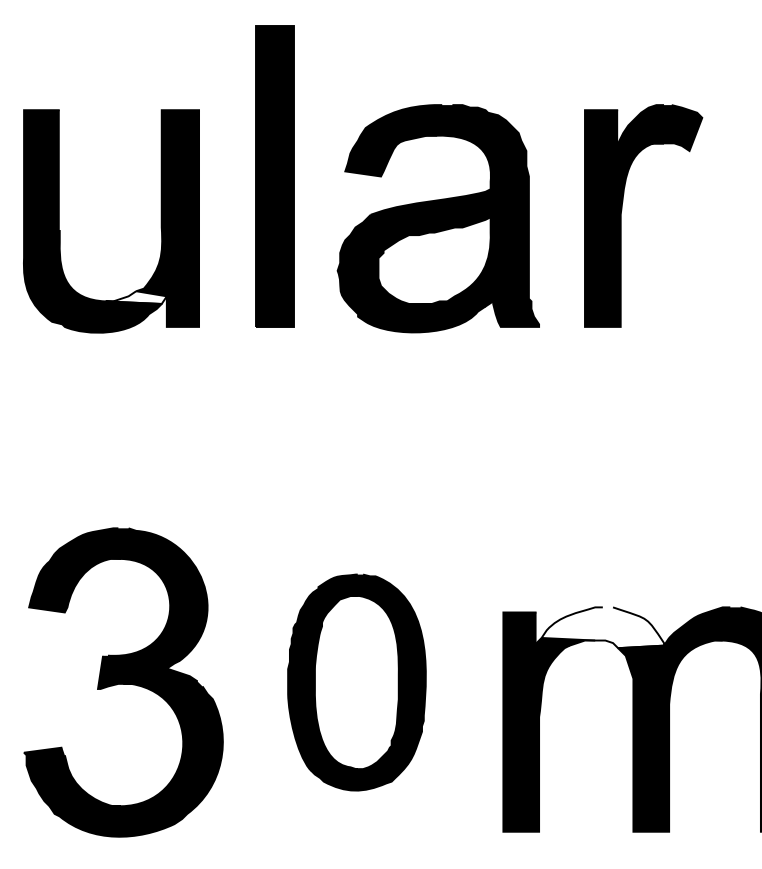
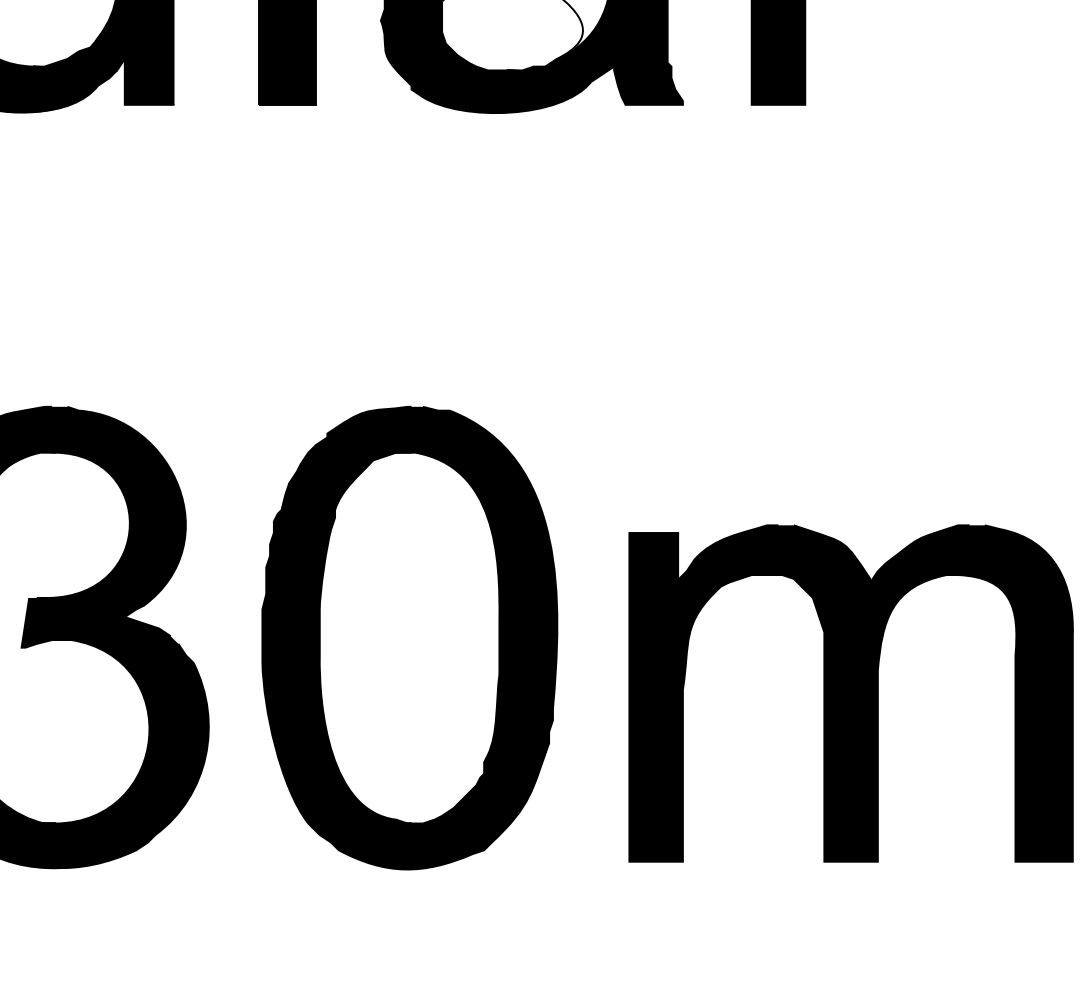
fill: (135, 297) -> (77, 60), added
fill: (602, 627) -> (777, 555), added
part: (356, 682) -> (409, 637), size x1.43

